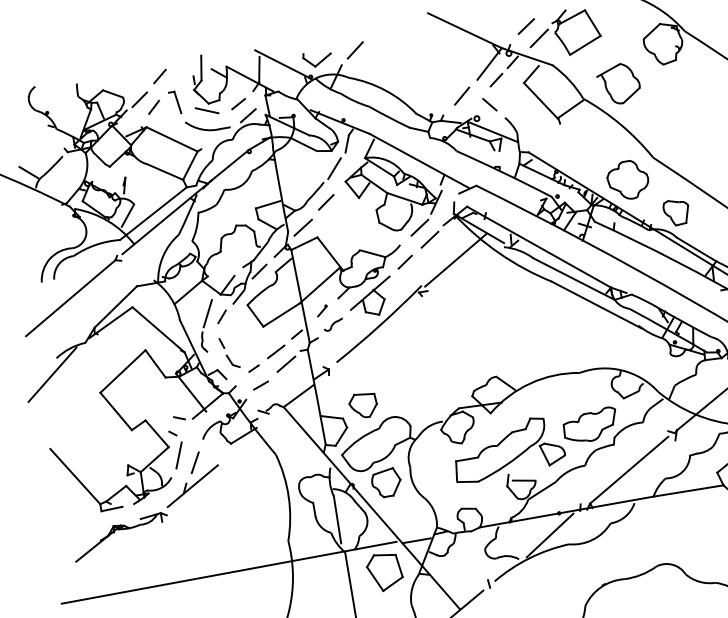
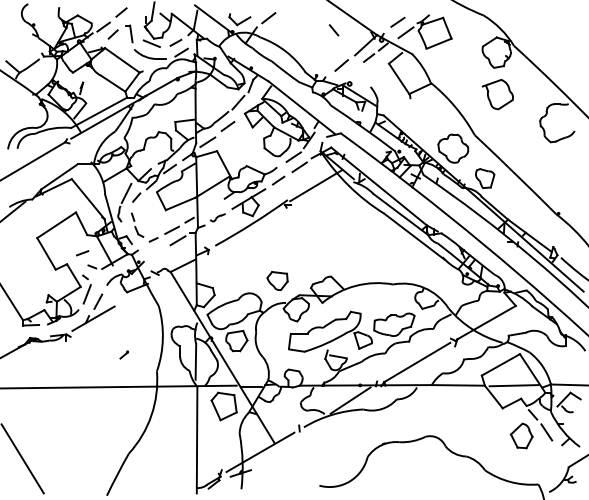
part: (618, 84) -> (497, 94), moved
line: (489, 105) -> (333, 30), moved
part: (321, 310) -> (123, 354), moved
line: (260, 385) -> (82, 253), moved
part: (363, 404) -> (277, 280), moved

